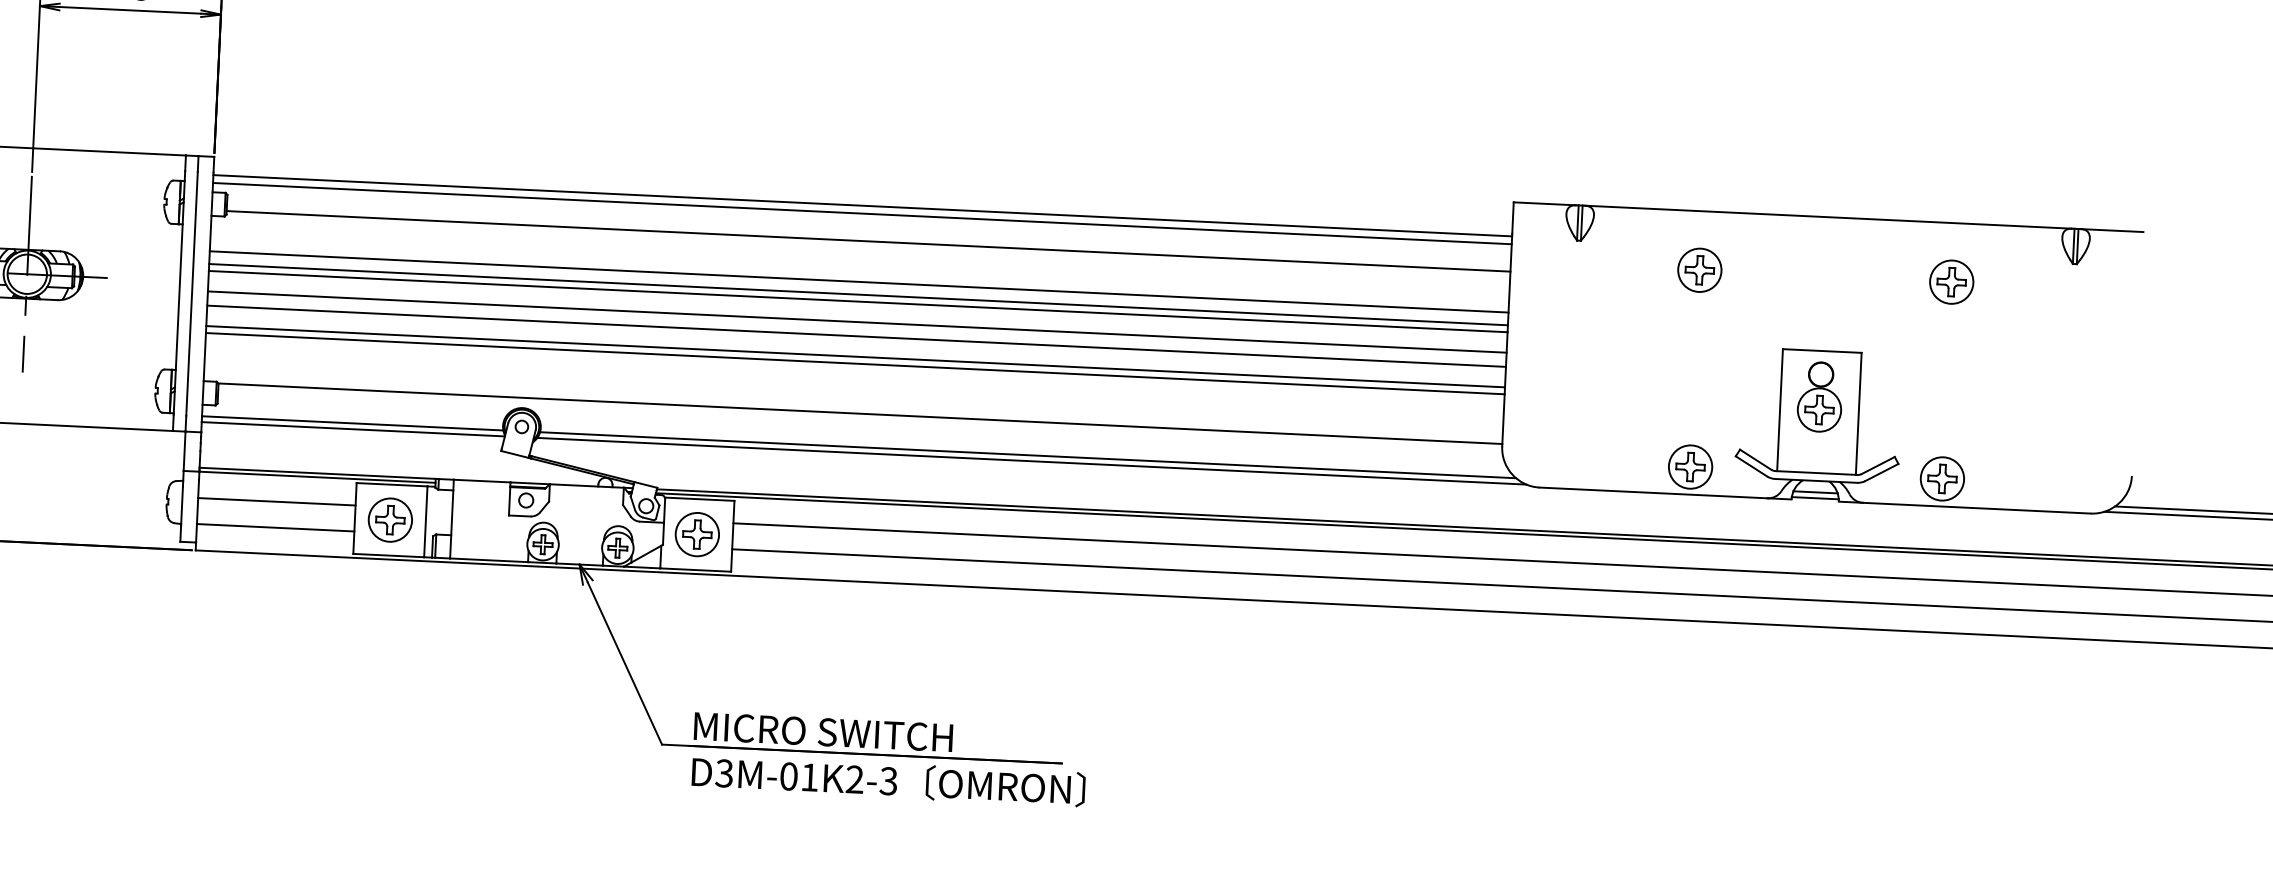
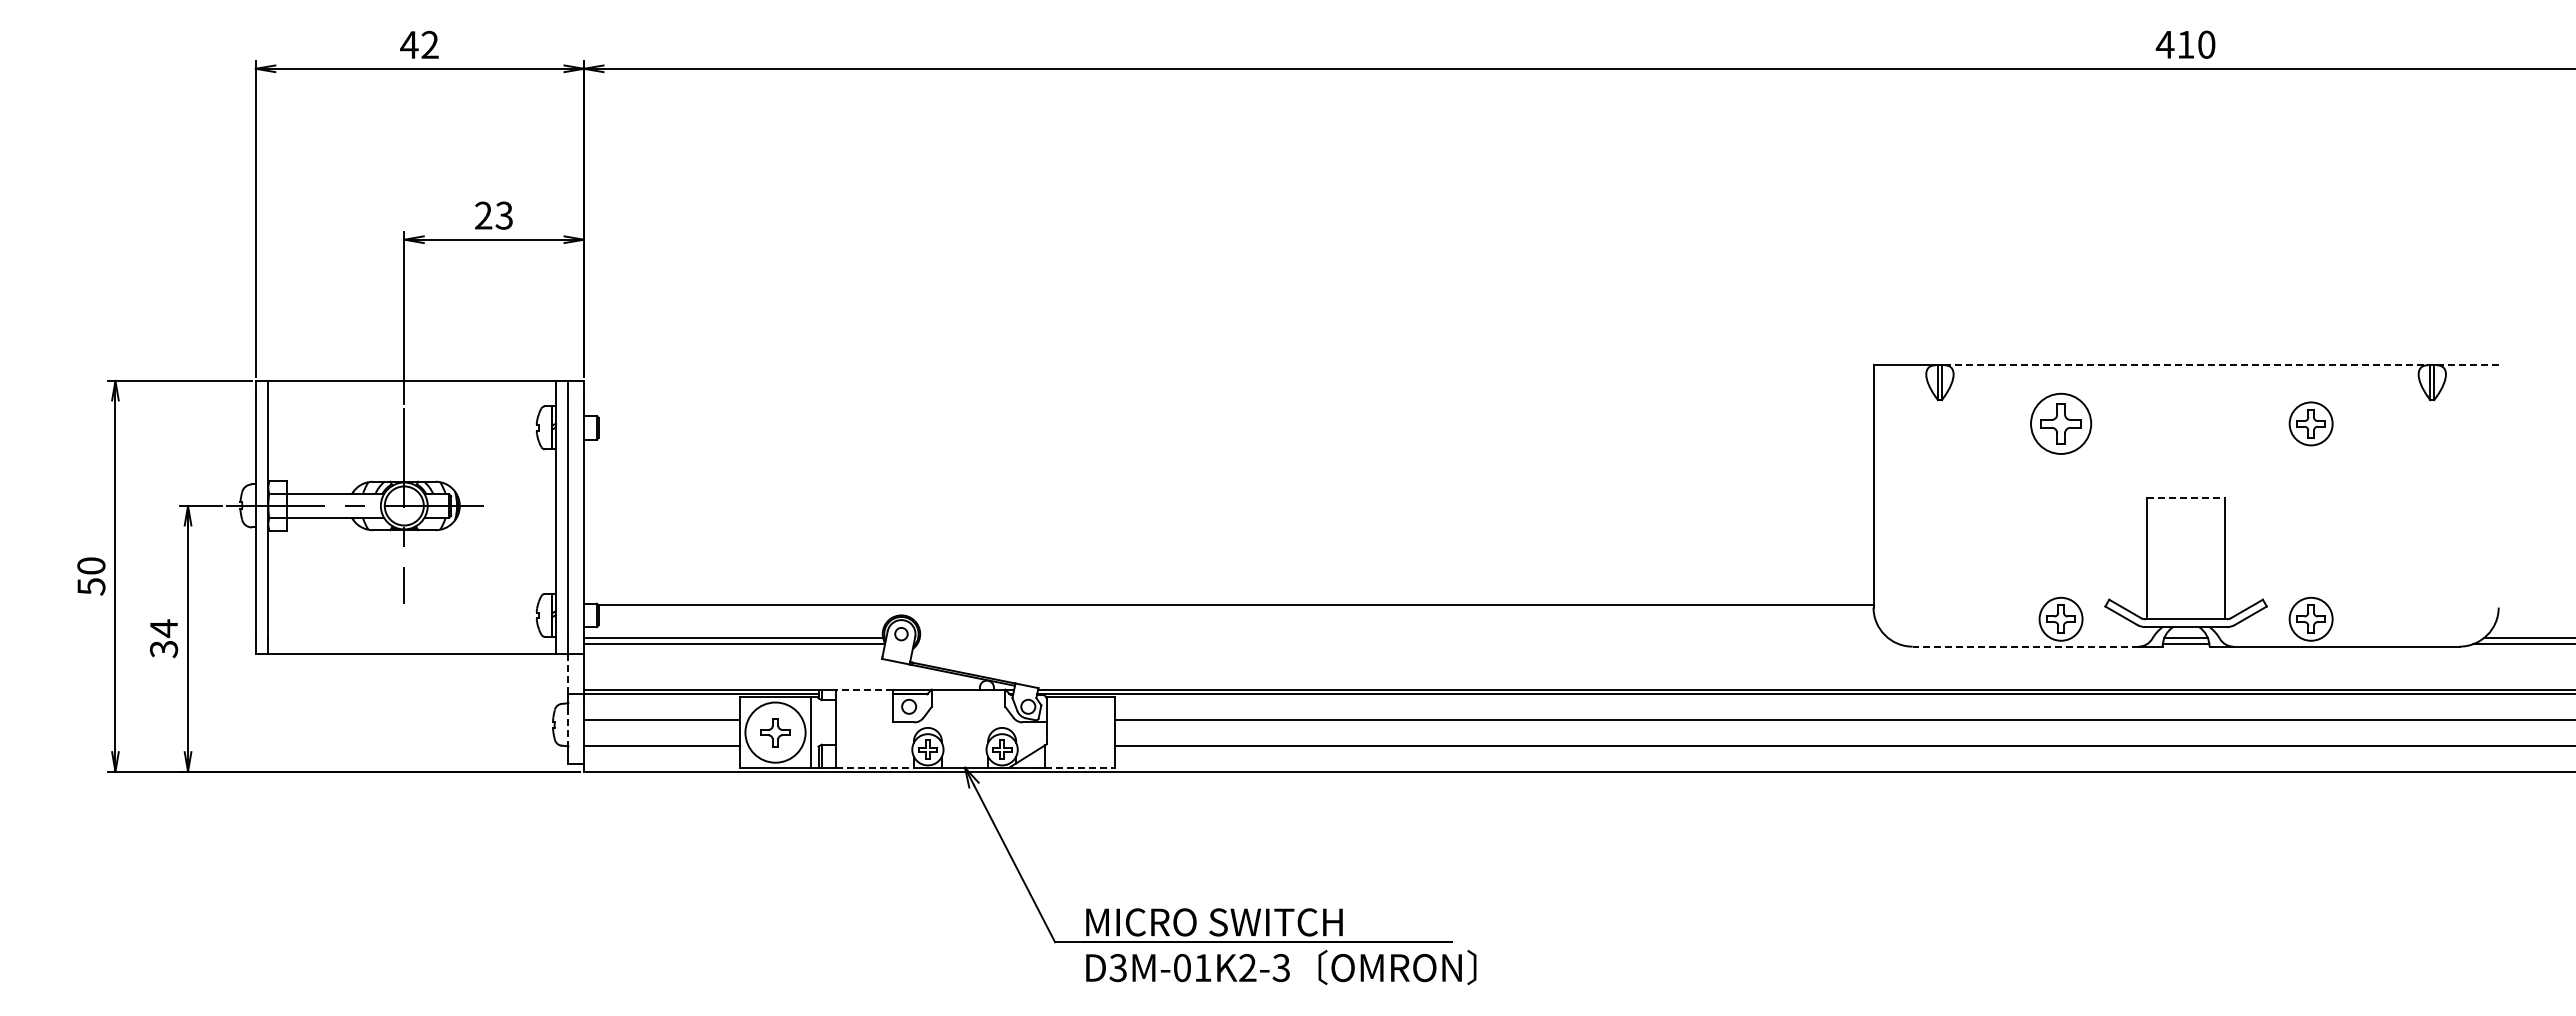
line: (862, 206) -> (1228, 399), removed
line: (862, 213) -> (1228, 406), removed
line: (1828, 217) -> (2186, 365), solid -> dashed
line: (2111, 230) -> (2467, 365), solid -> dashed
line: (867, 241) -> (1235, 434), removed
part: (1699, 269) -> (2060, 423), size x1.4
line: (858, 281) -> (1228, 474), removed
line: (858, 294) -> (1228, 487), removed
line: (857, 301) -> (1228, 494), removed
line: (856, 321) -> (1228, 514), removed
line: (856, 336) -> (1228, 528), removed
line: (1822, 351) -> (2186, 498), solid -> dashed
line: (855, 356) -> (1228, 548), removed
line: (855, 363) -> (1228, 555), removed
part: (1819, 396) -> (2185, 543), removed
line: (184, 451) -> (568, 674), solid -> dashed
line: (1027, 455) -> (1403, 638), removed
line: (1032, 461) -> (1408, 644), removed
line: (482, 480) -> (864, 689), solid -> dashed
line: (1653, 492) -> (2025, 646), solid -> dashed
line: (182, 506) -> (568, 728), solid -> dashed
circle: (390, 520) -> (775, 732), size x1.4
part: (696, 534) -> (1079, 732), removed
line: (489, 560) -> (875, 767), solid -> dashed
line: (695, 569) -> (1080, 767), solid -> dashed

